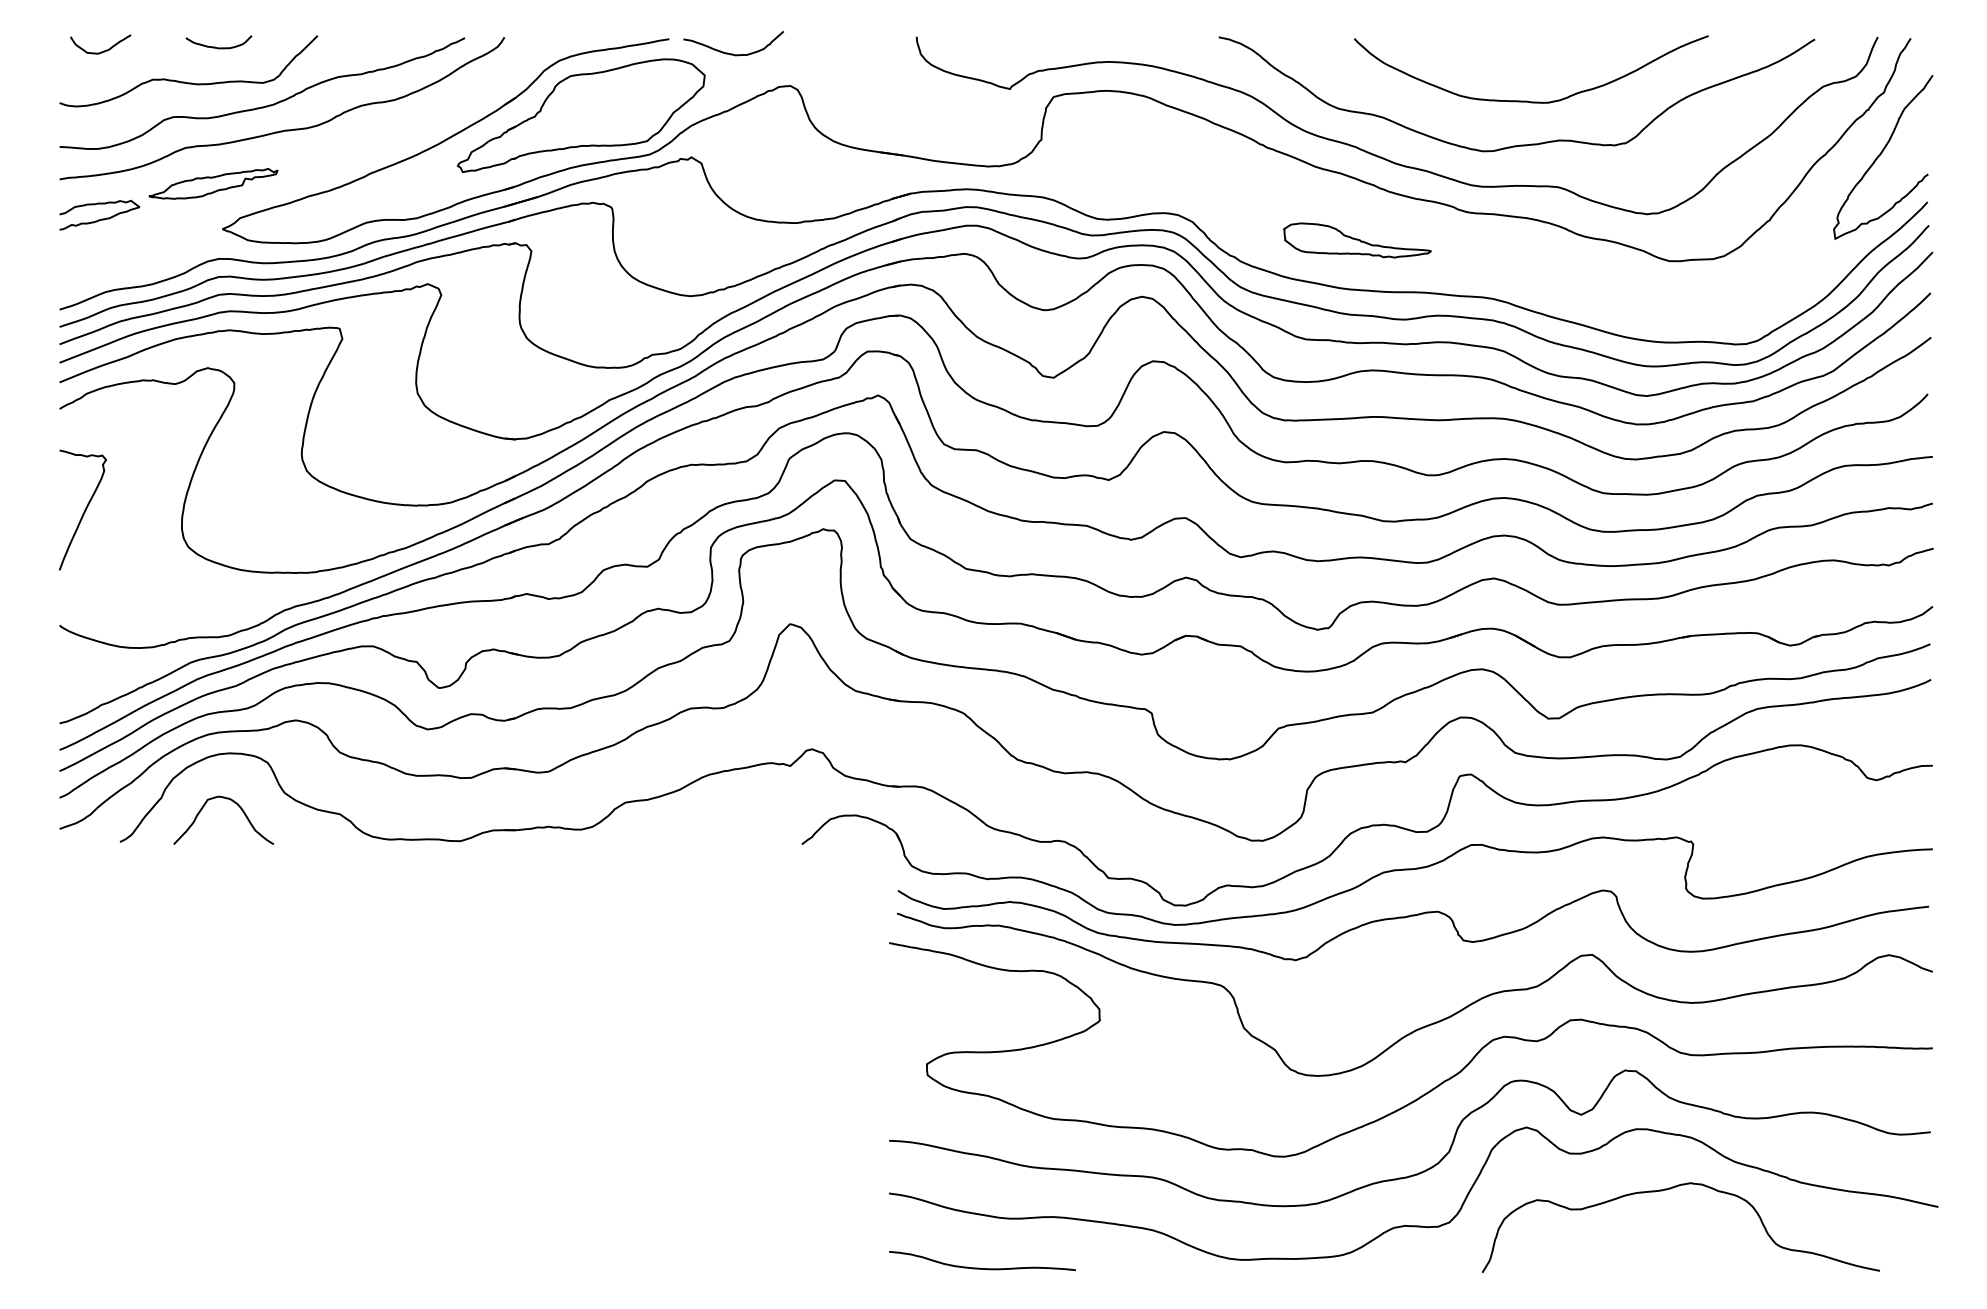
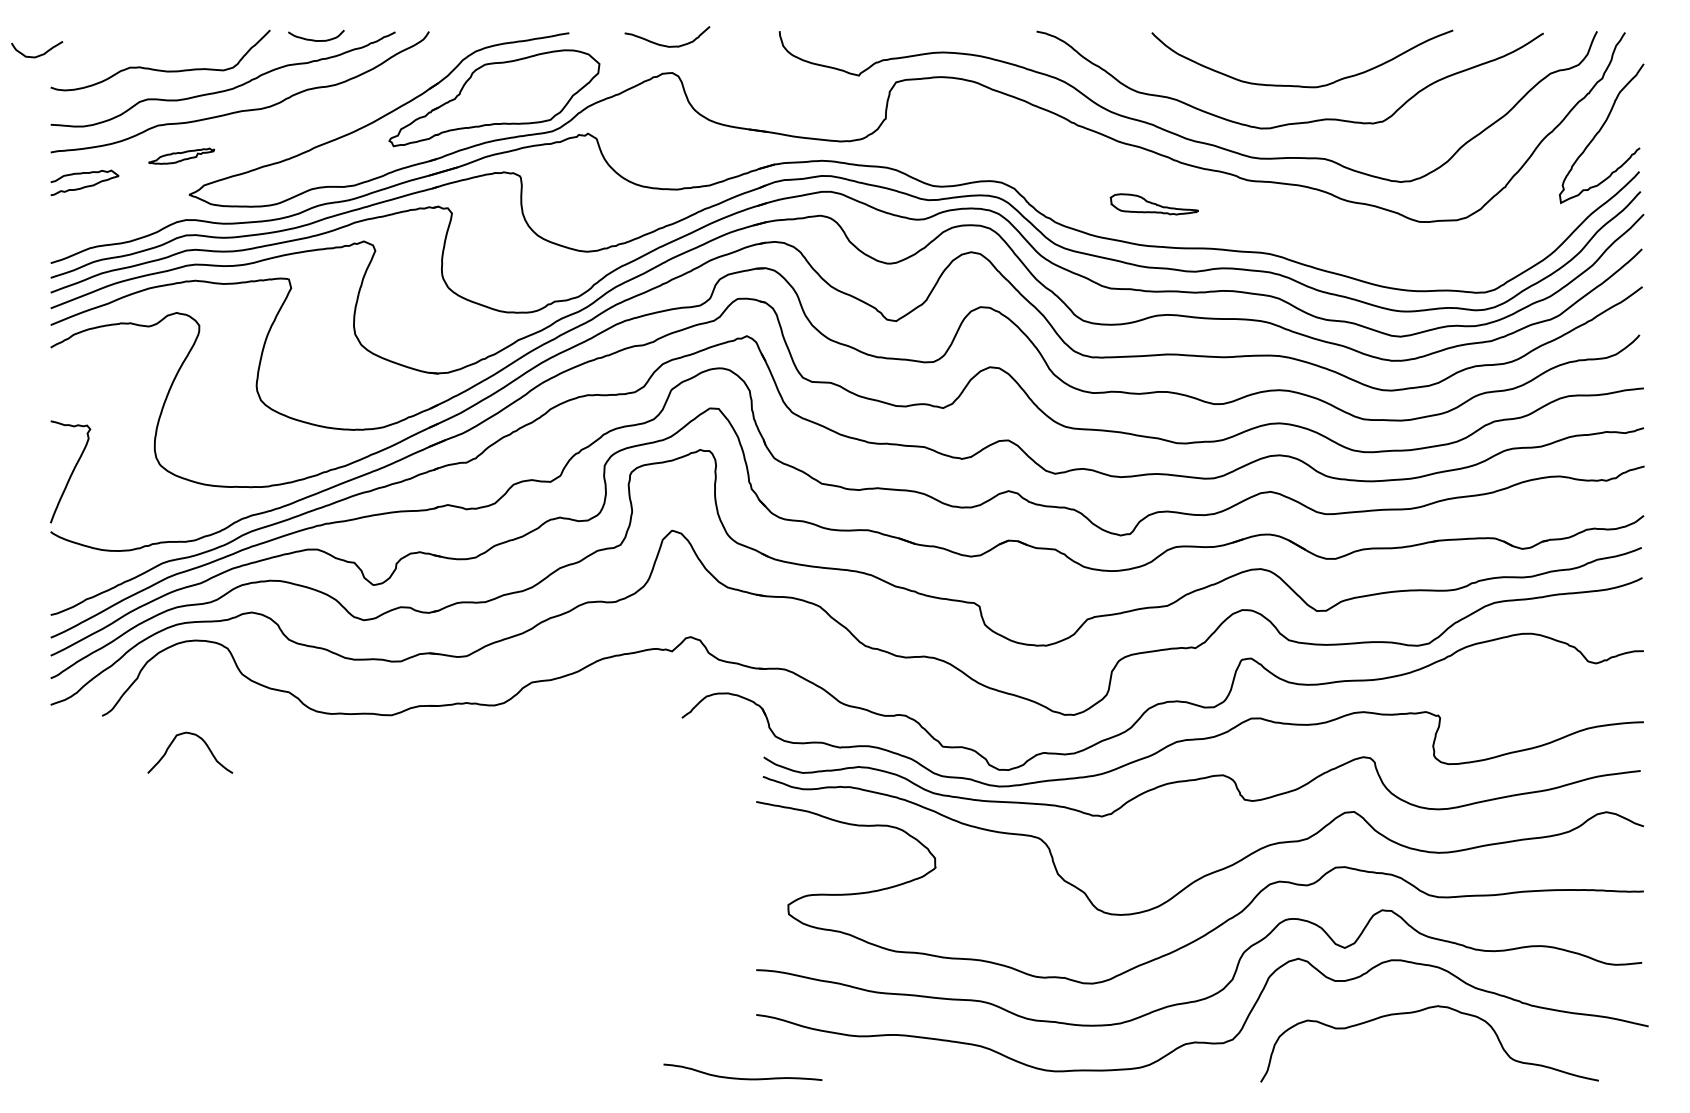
curve: (215, 46) -> (313, 39), moved
curve: (103, 50) -> (39, 54), moved
curve: (733, 53) -> (667, 45), moved
part: (213, 183) -> (181, 155), size x0.6
part: (1357, 240) -> (1154, 204), size x0.7
curve: (84, 509) -> (71, 471), moved
curve: (234, 803) -> (199, 738), moved
curve: (979, 1267) -> (740, 1077), moved

